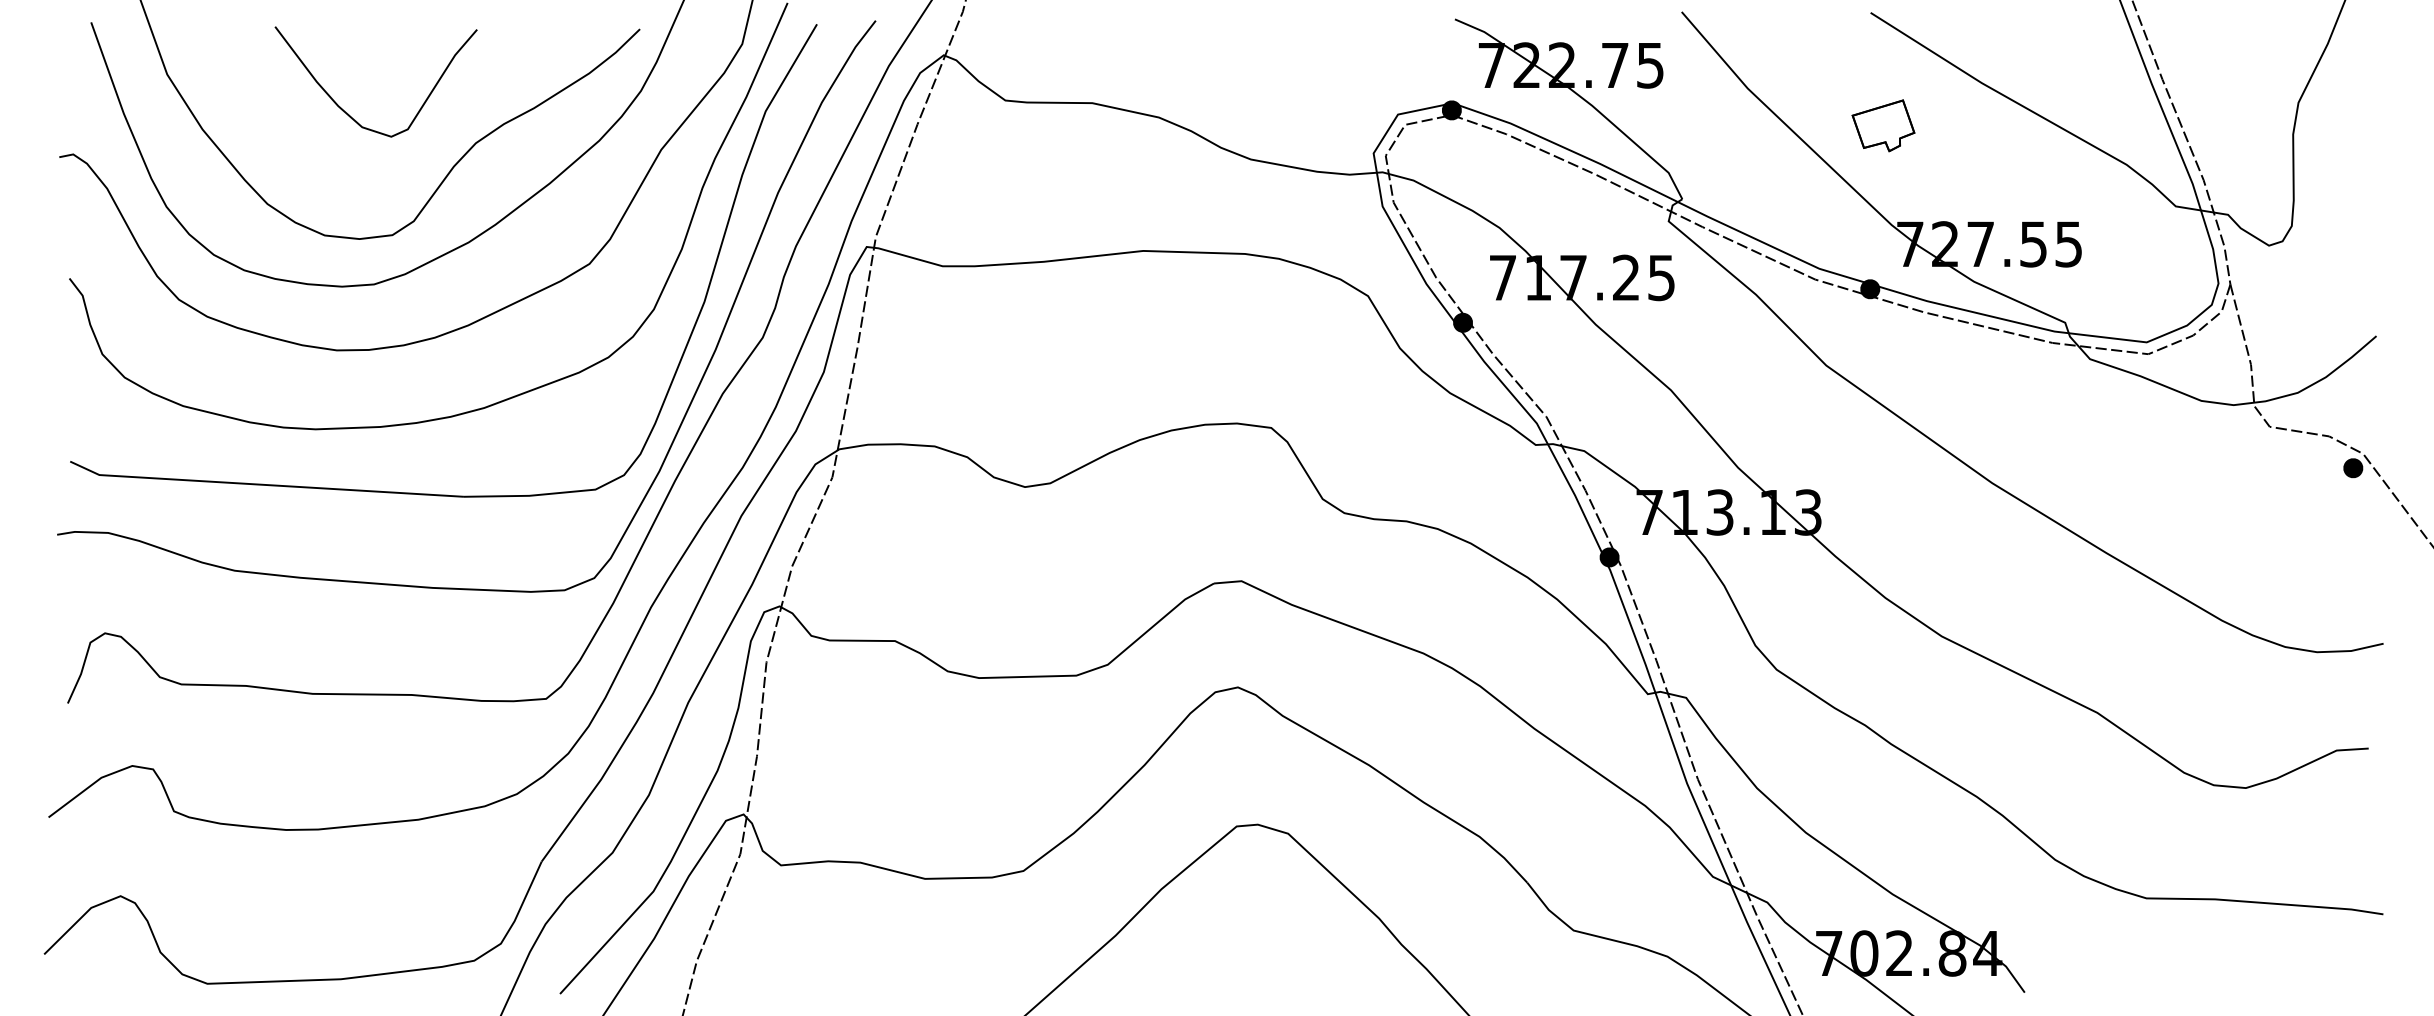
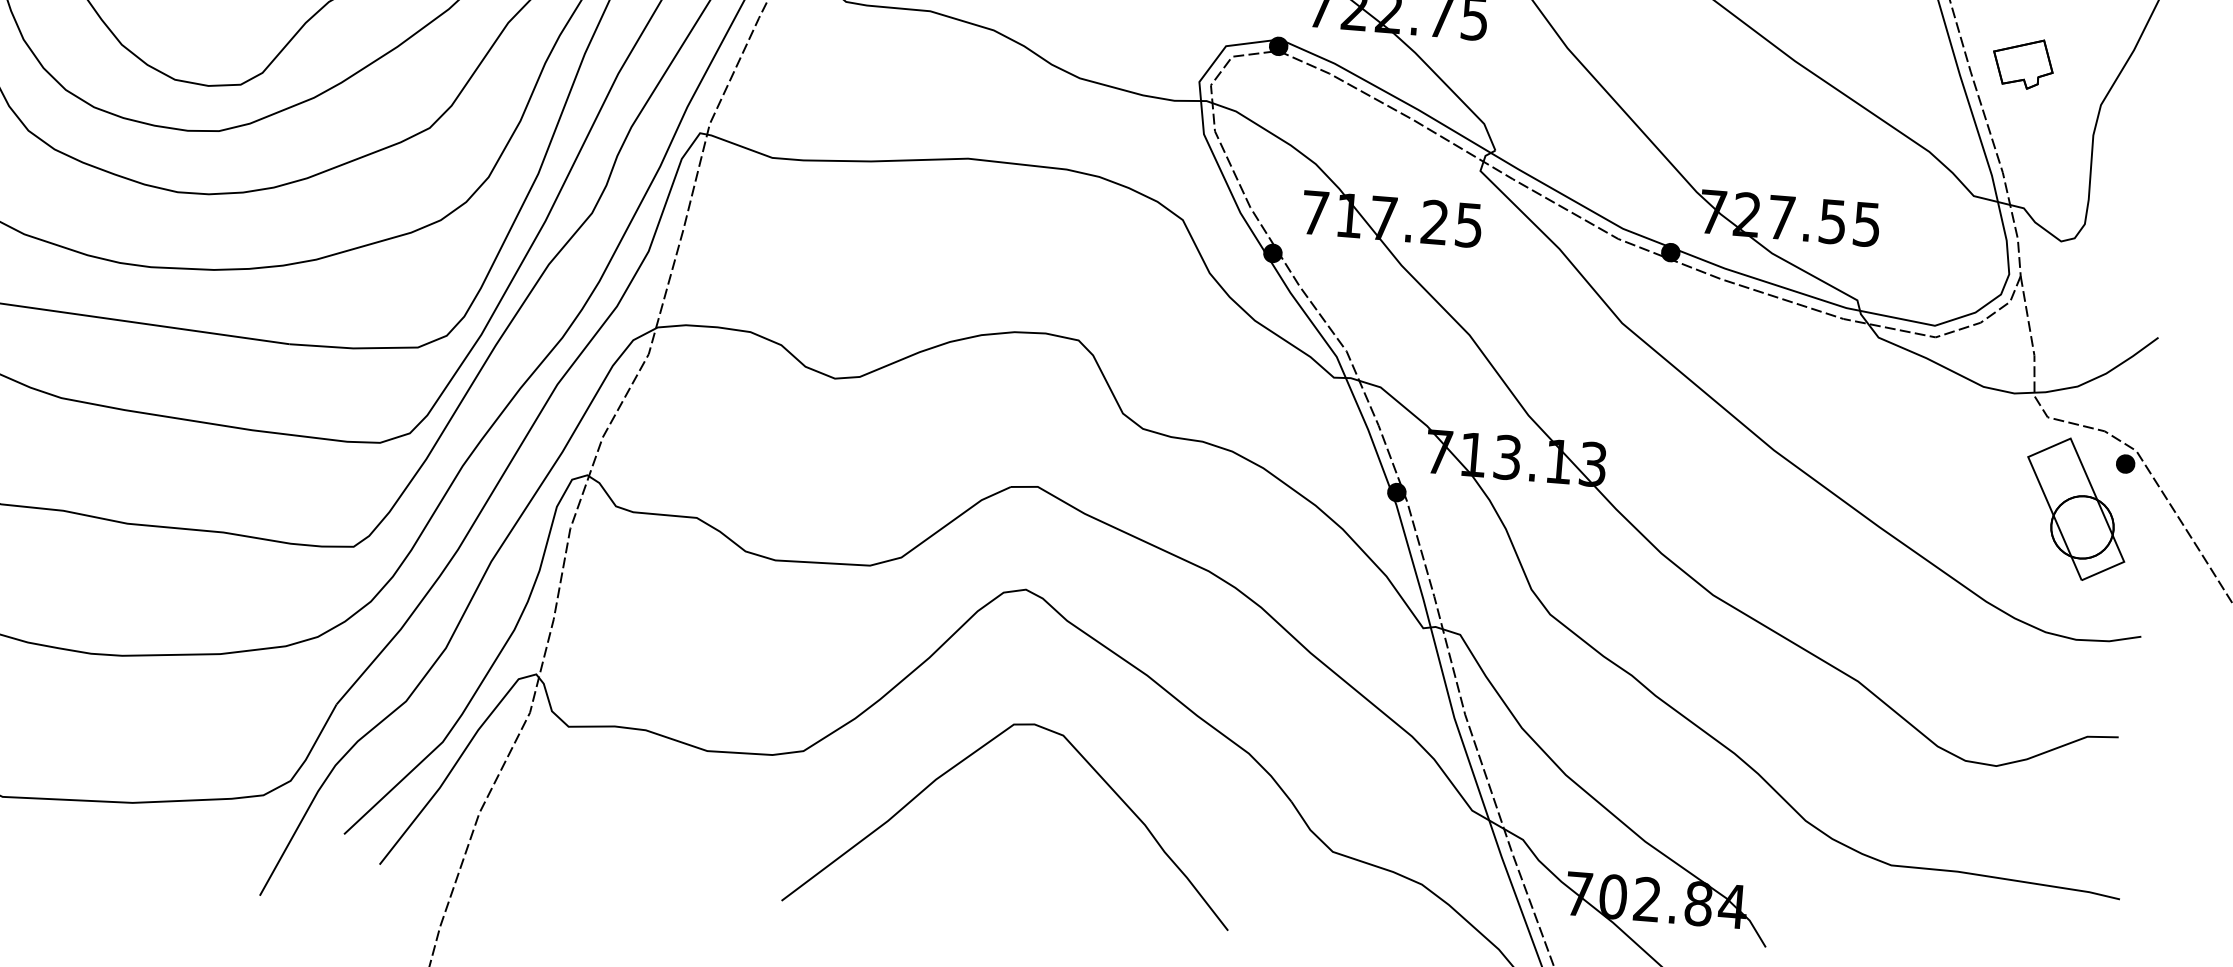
part: (1883, 125) -> (2023, 63), moved
part: (2306, 518) -> (2076, 509), added

